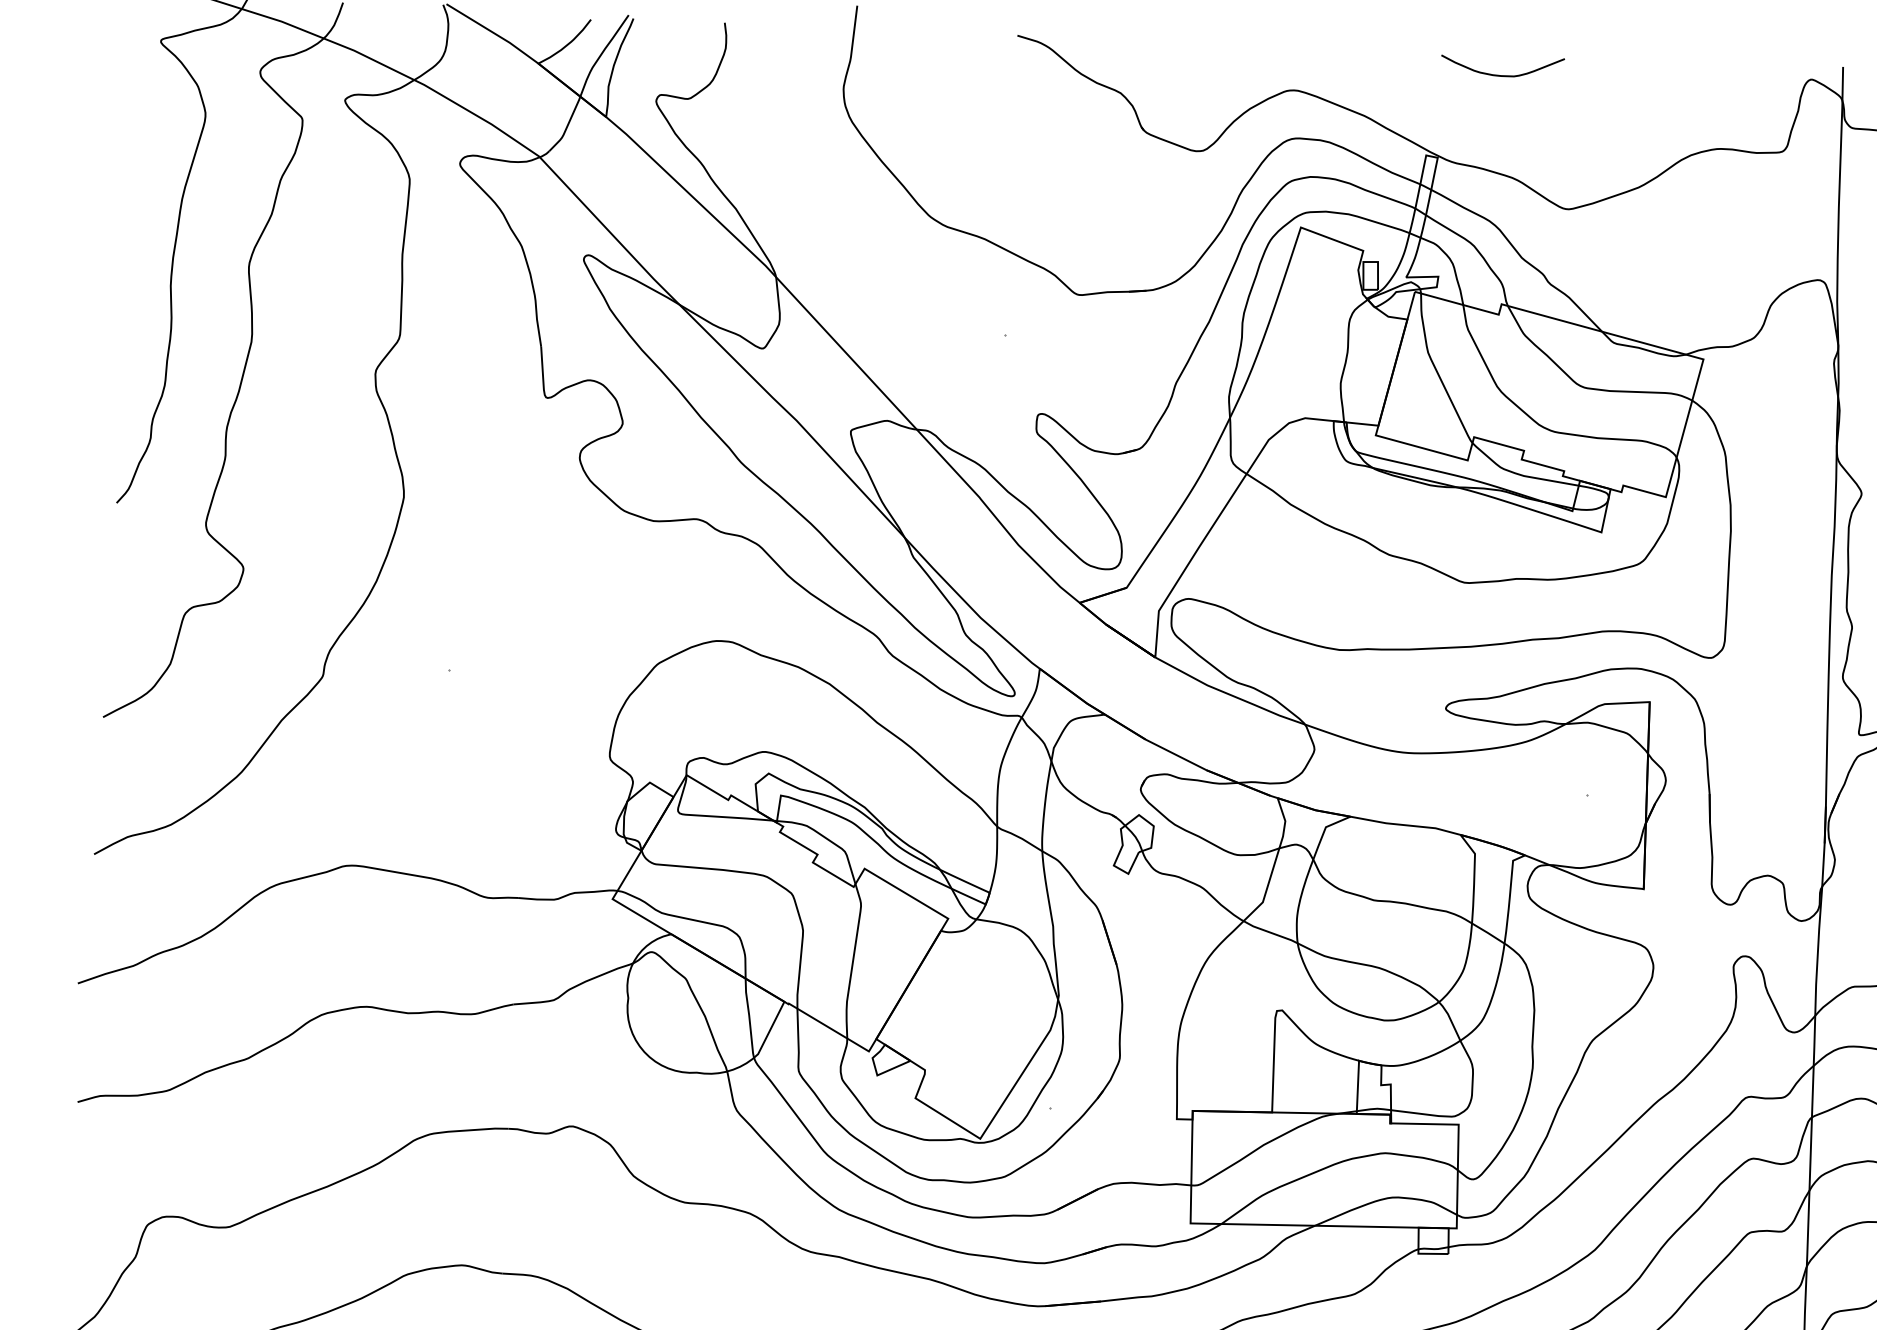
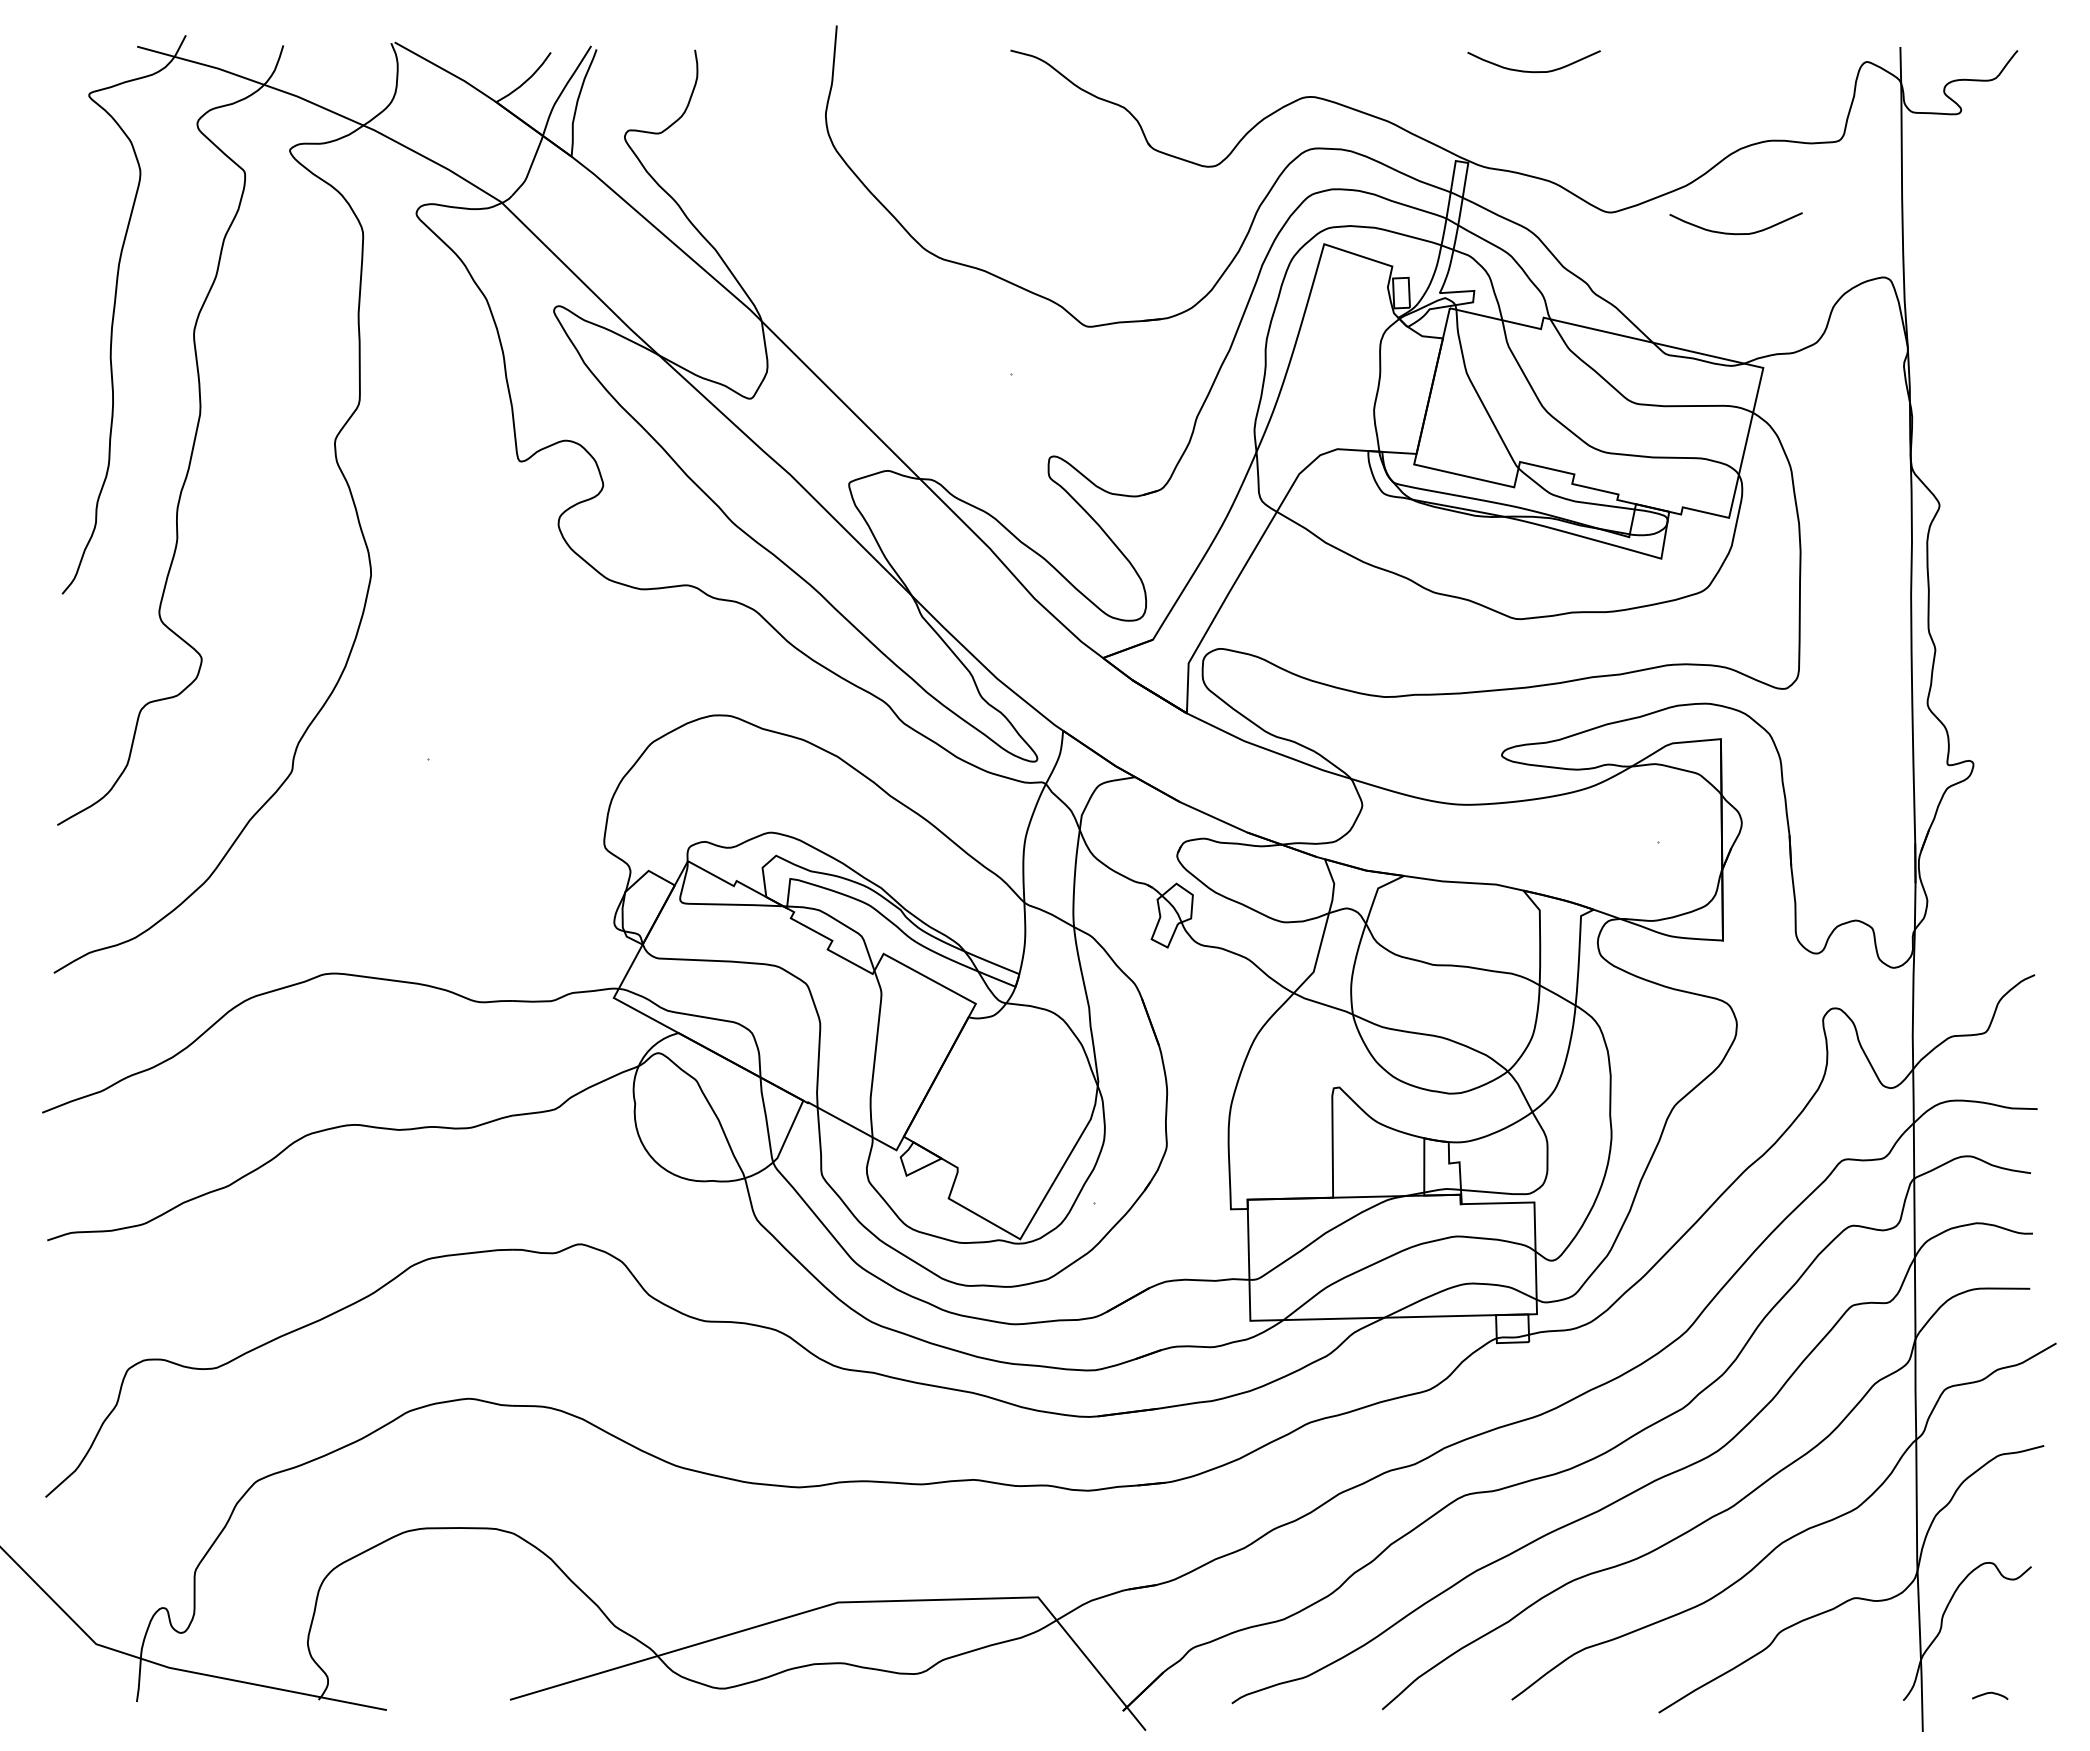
curve: (1682, 233) -> (1735, 233), added

